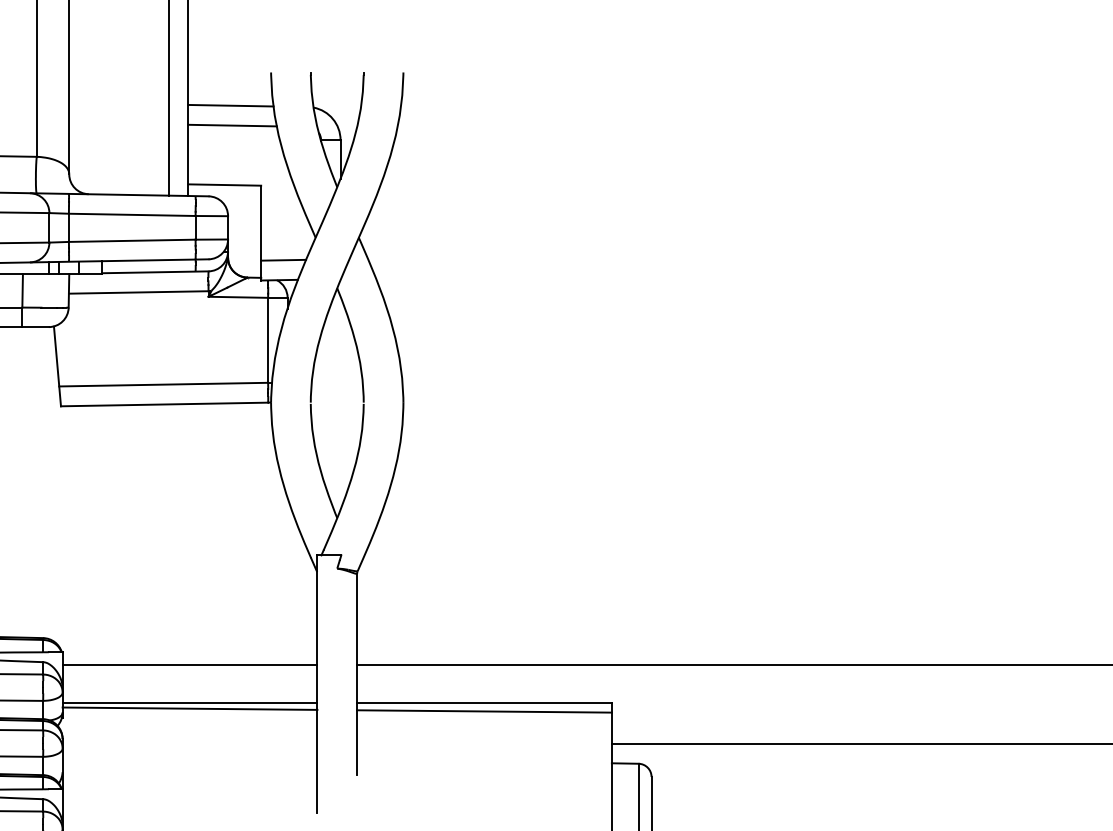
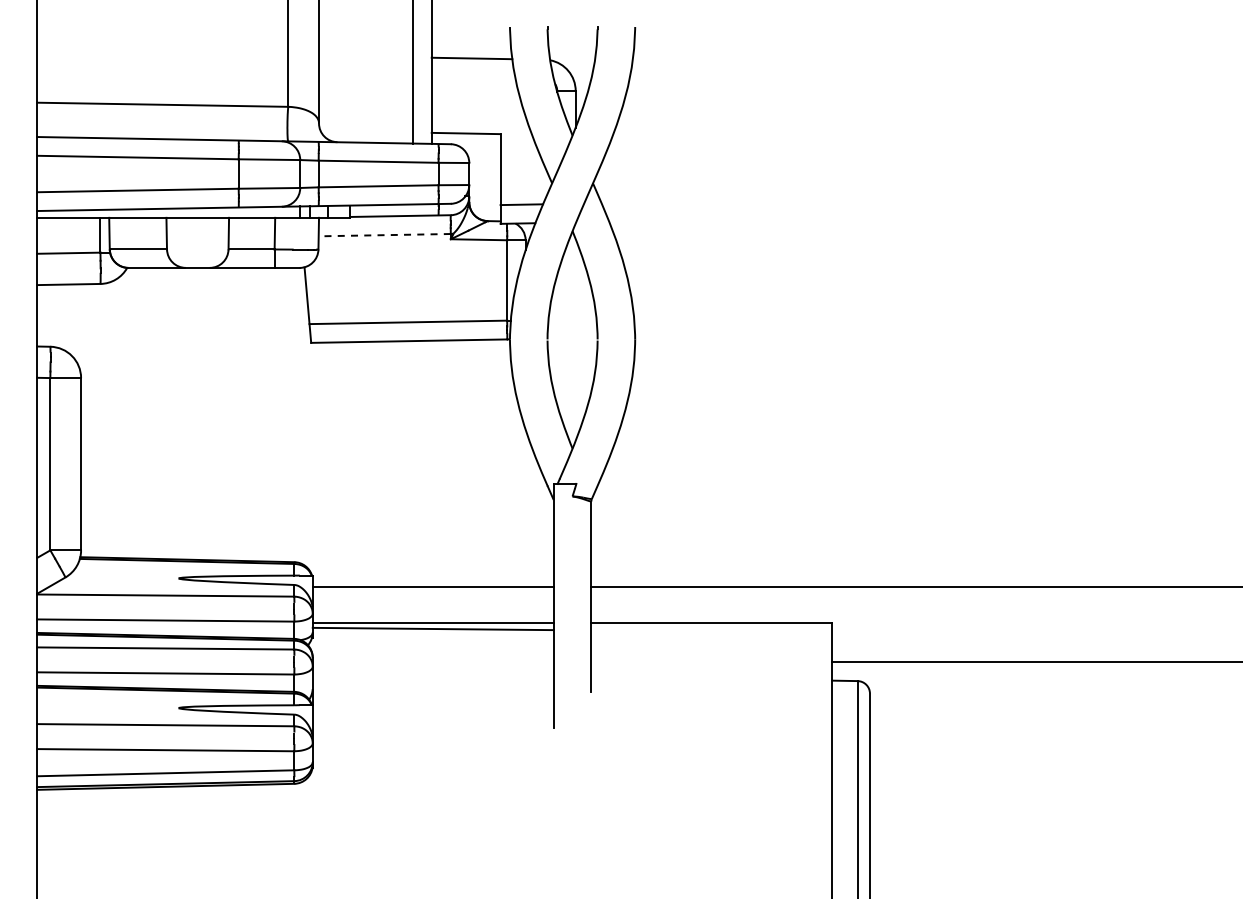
line: (232, 125) -> (473, 77), removed
line: (138, 292) -> (384, 235), solid -> dashed
line: (484, 711) -> (711, 631), removed

